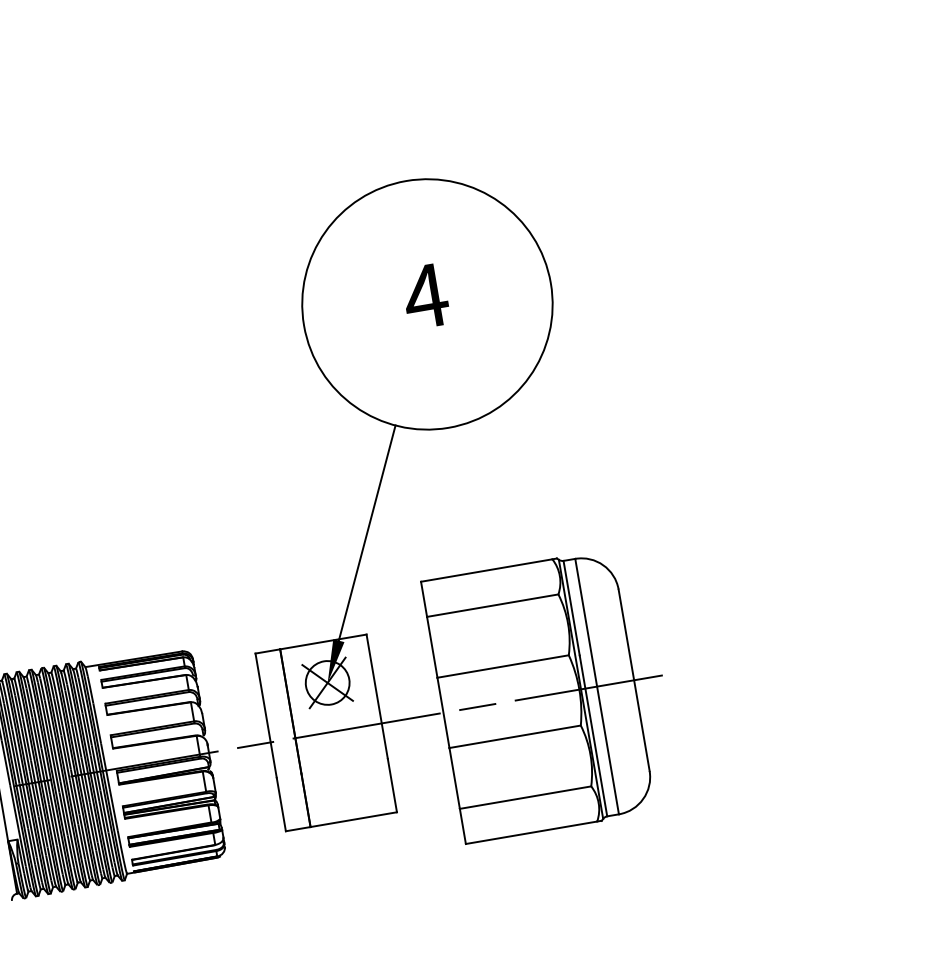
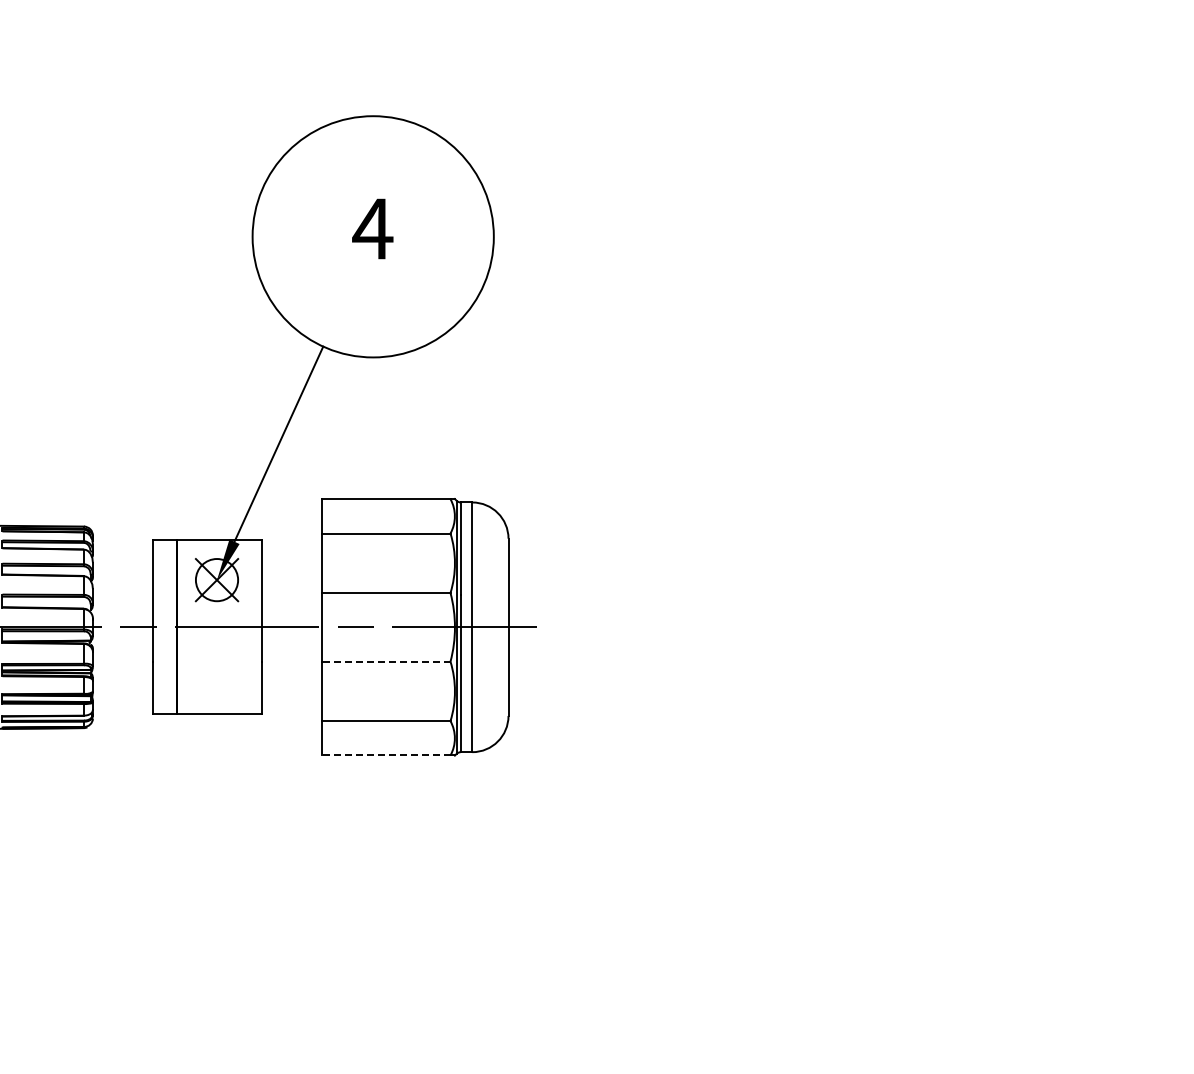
line: (514, 736) -> (385, 661), solid -> dashed
line: (530, 832) -> (385, 755), solid -> dashed

